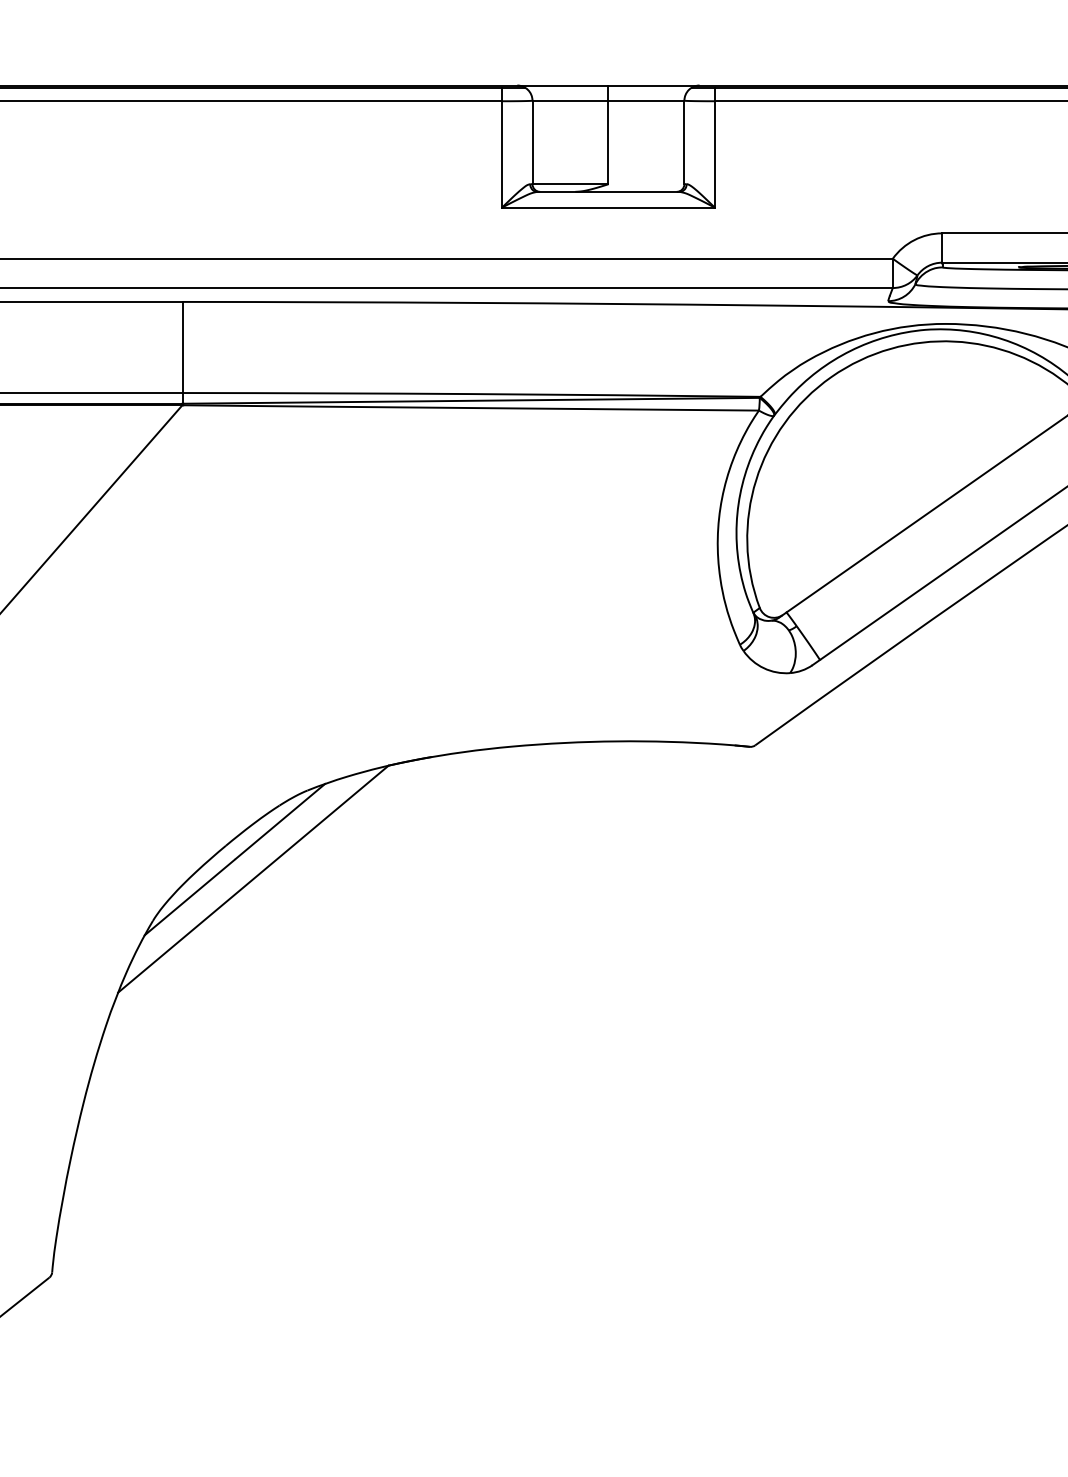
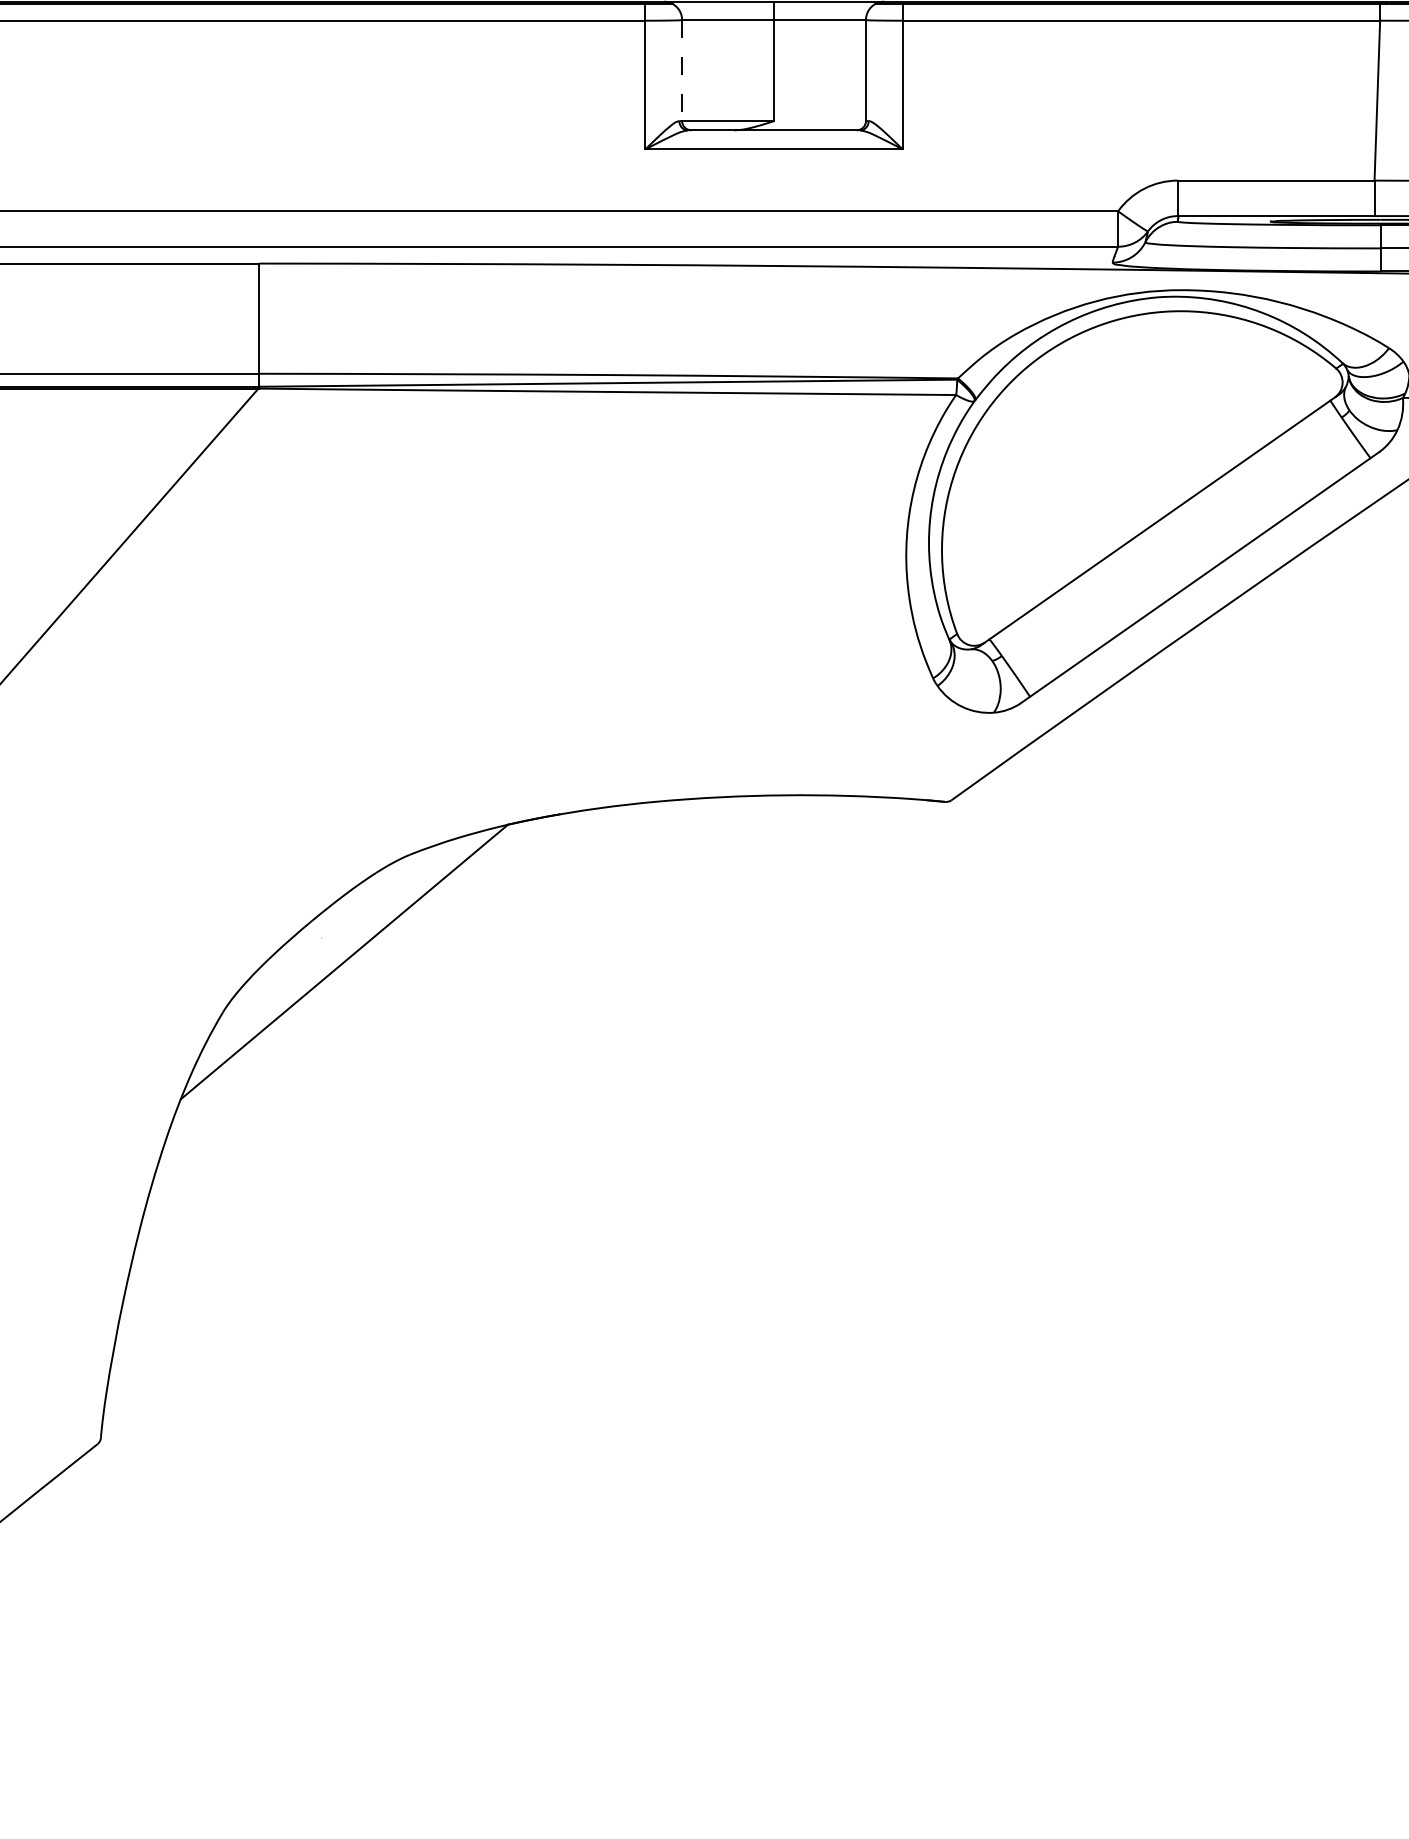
line: (532, 142) -> (682, 70), solid -> dashed
line: (234, 859) -> (321, 938), removed

